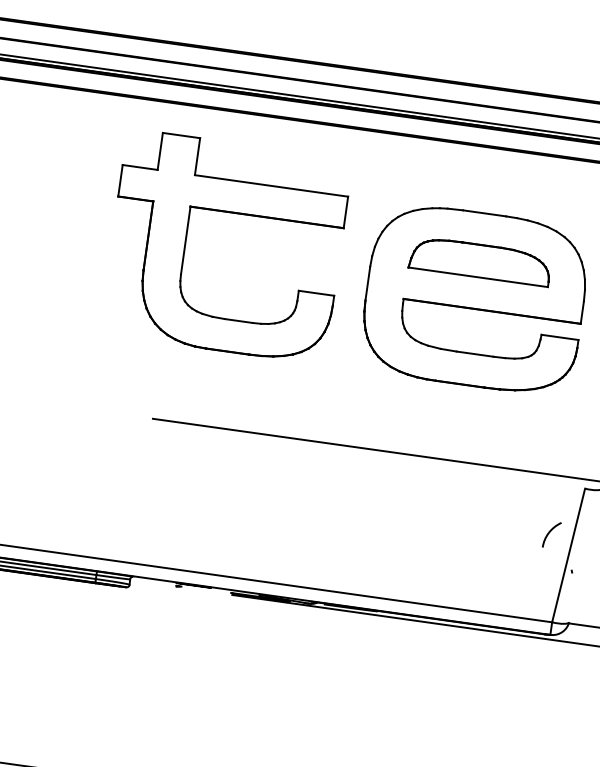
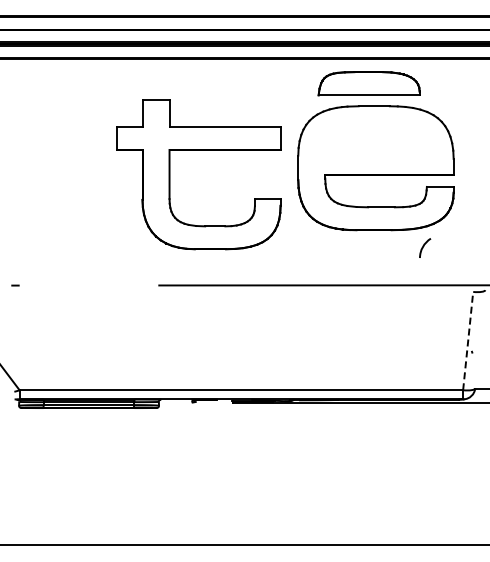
part: (230, 213) -> (198, 150), moved
part: (479, 260) -> (368, 83), moved
curve: (551, 532) -> (424, 246), moved
line: (569, 554) -> (468, 340), solid -> dashed

